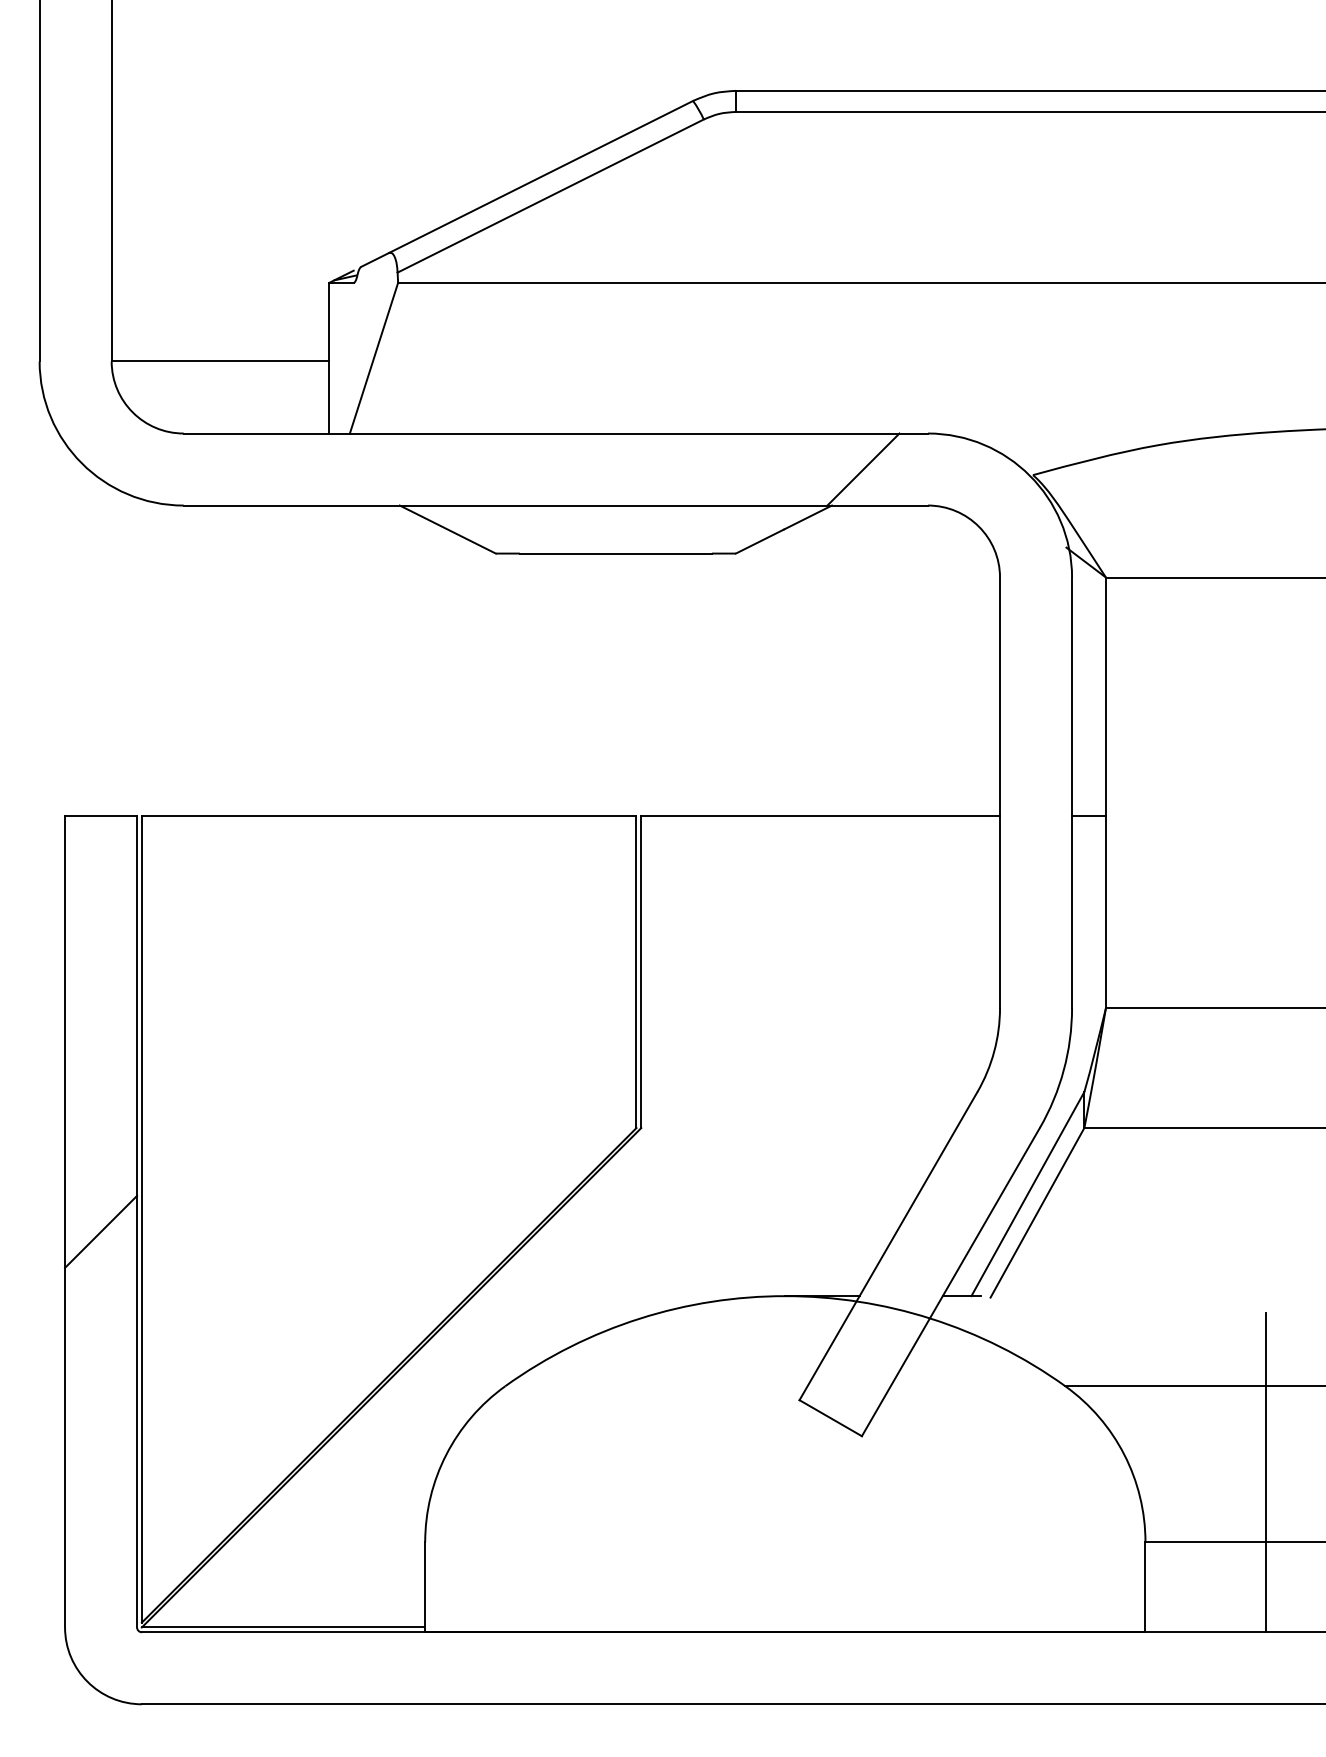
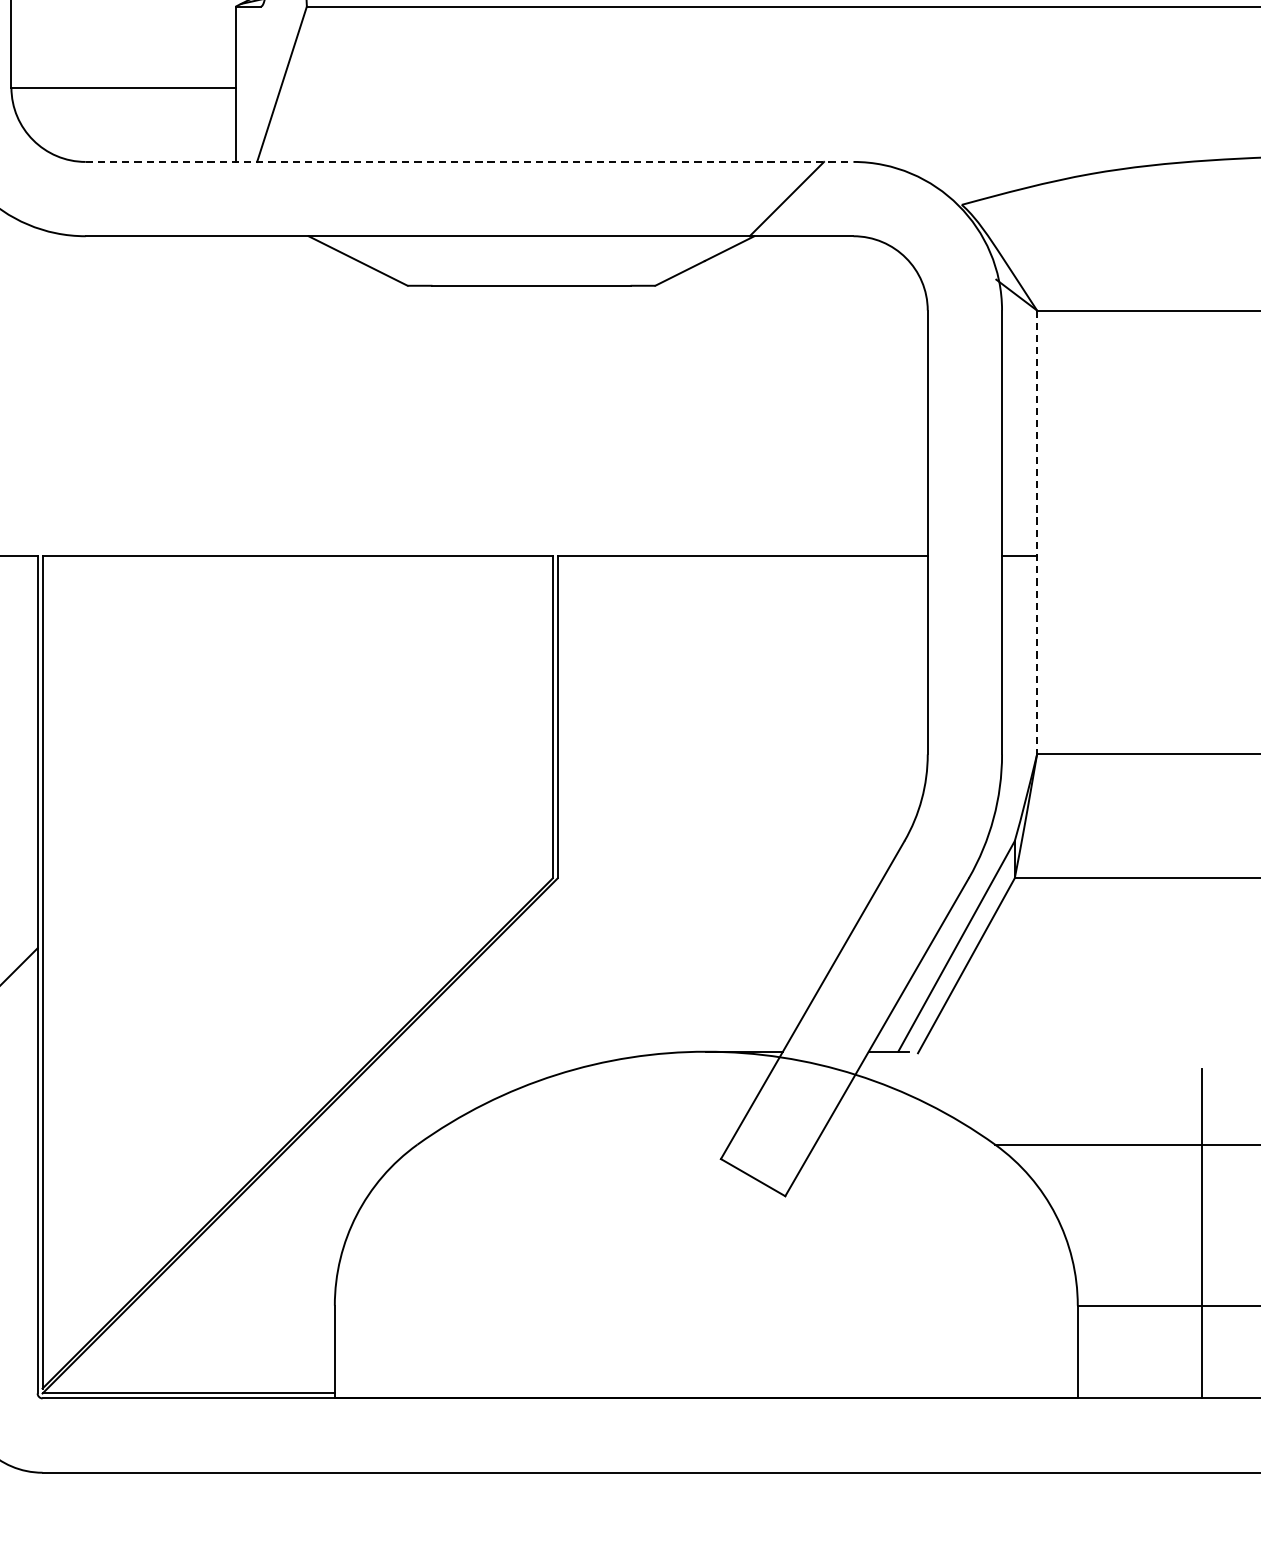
line: (556, 433) -> (470, 161), solid -> dashed
line: (1106, 793) -> (1037, 533), solid -> dashed

